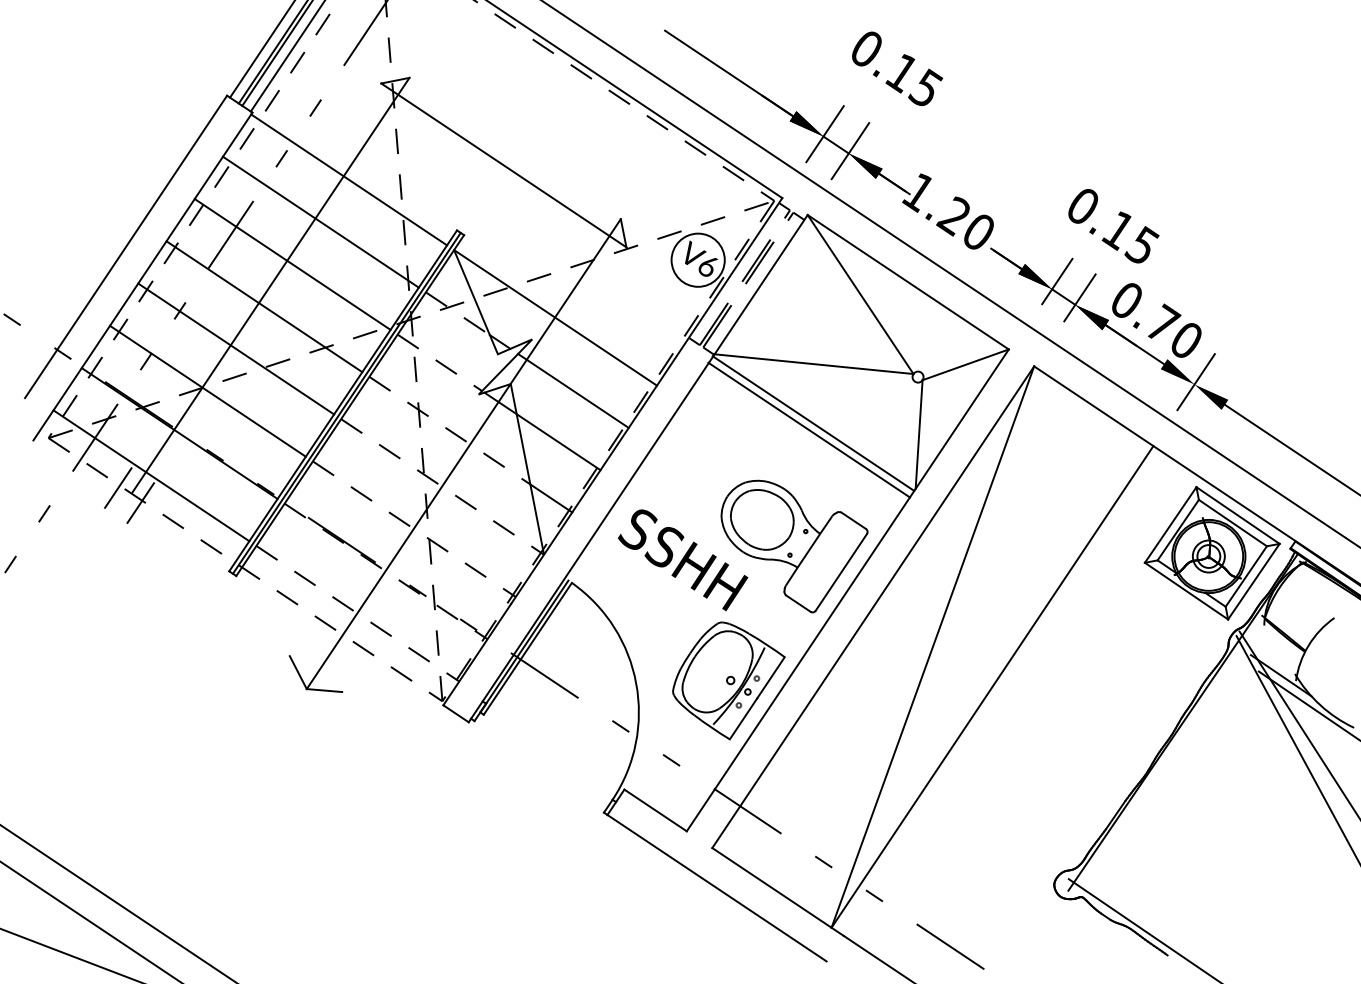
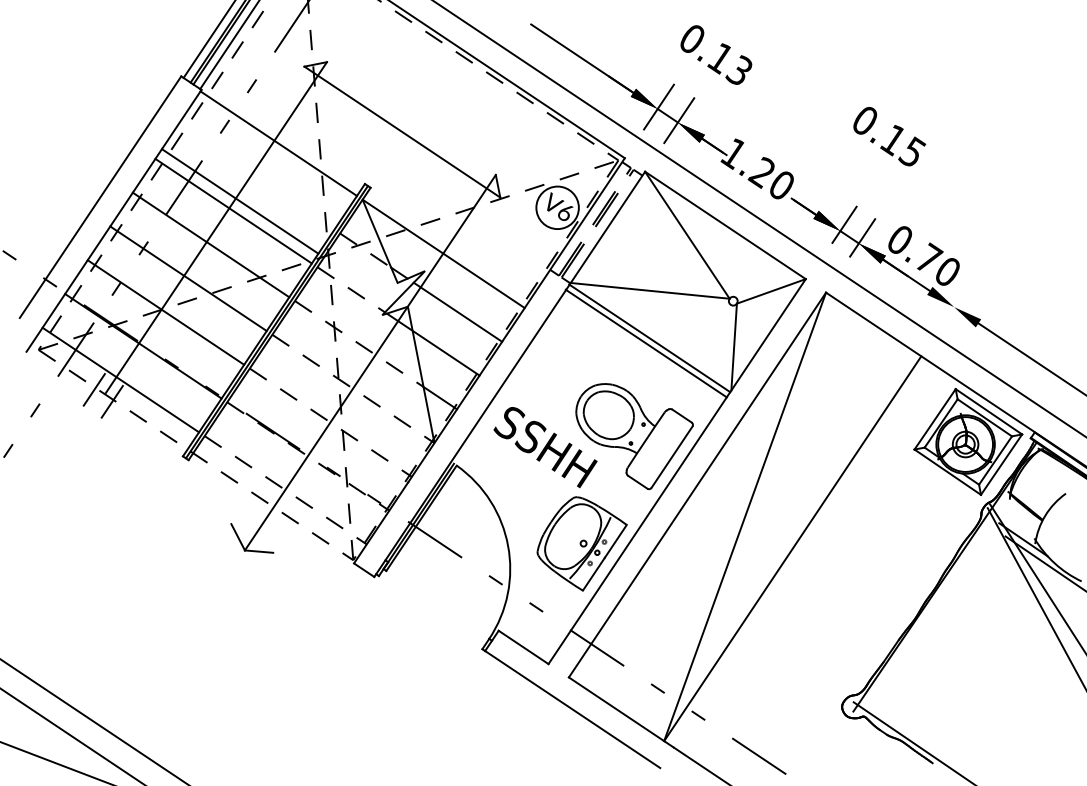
text: (925, 87) -> (739, 69), 0.15 -> 0.13
line: (321, 222) -> (240, 201), moved
text: (1113, 226) -> (889, 136), moved
line: (1196, 381) -> (955, 304), removed

